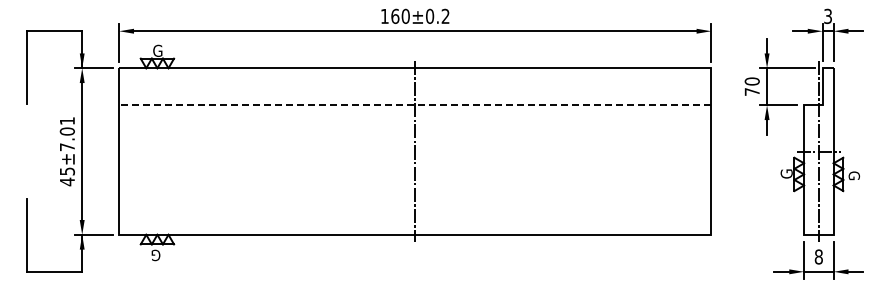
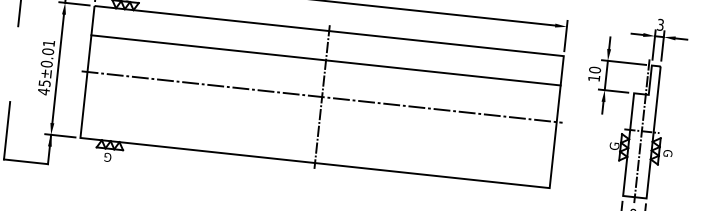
text: (751, 91) -> (593, 77), 70 -> 10
line: (414, 105) -> (325, 60), dashed -> solid
text: (66, 147) -> (46, 64), 45±7.01 -> 45±0.01
line: (414, 151) -> (321, 96), added

